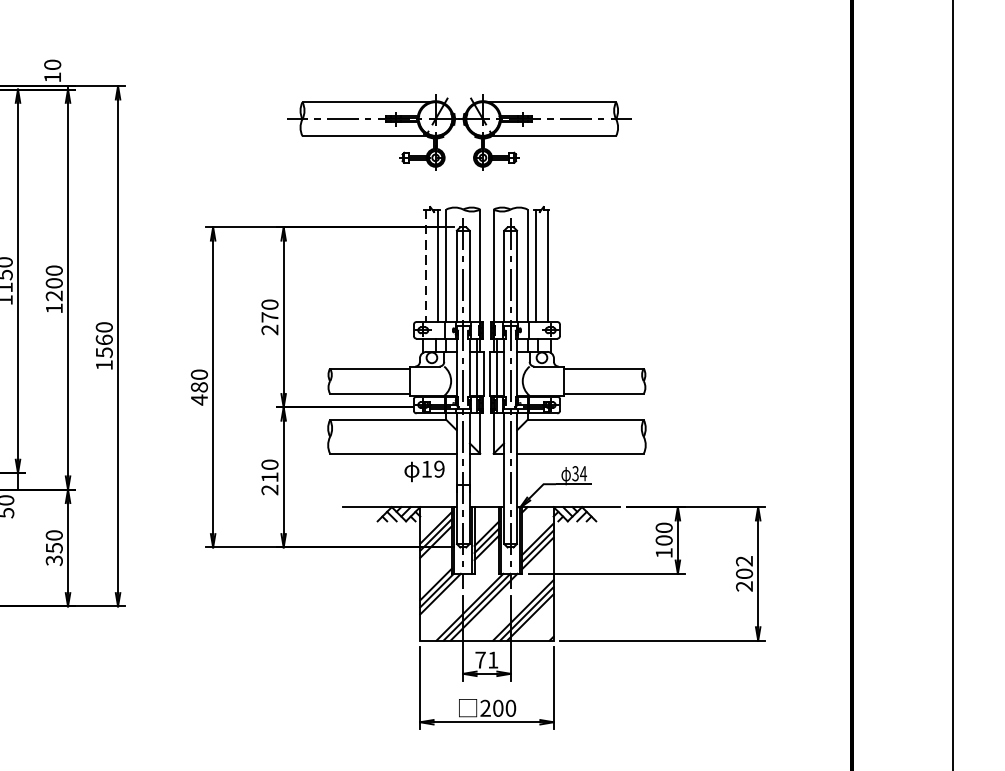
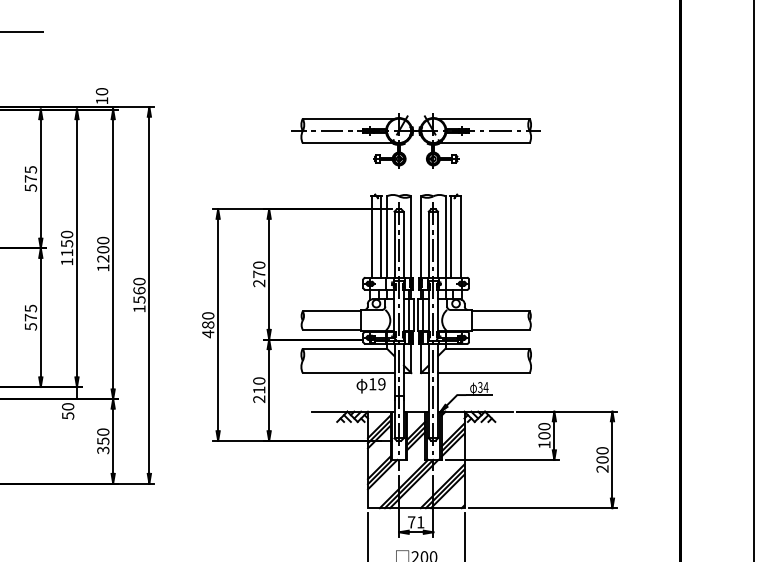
part: (458, 132) -> (415, 140), moved
line: (425, 266) -> (371, 237), dashed -> solid
text: (744, 560) -> (602, 450), 202 -> 200

